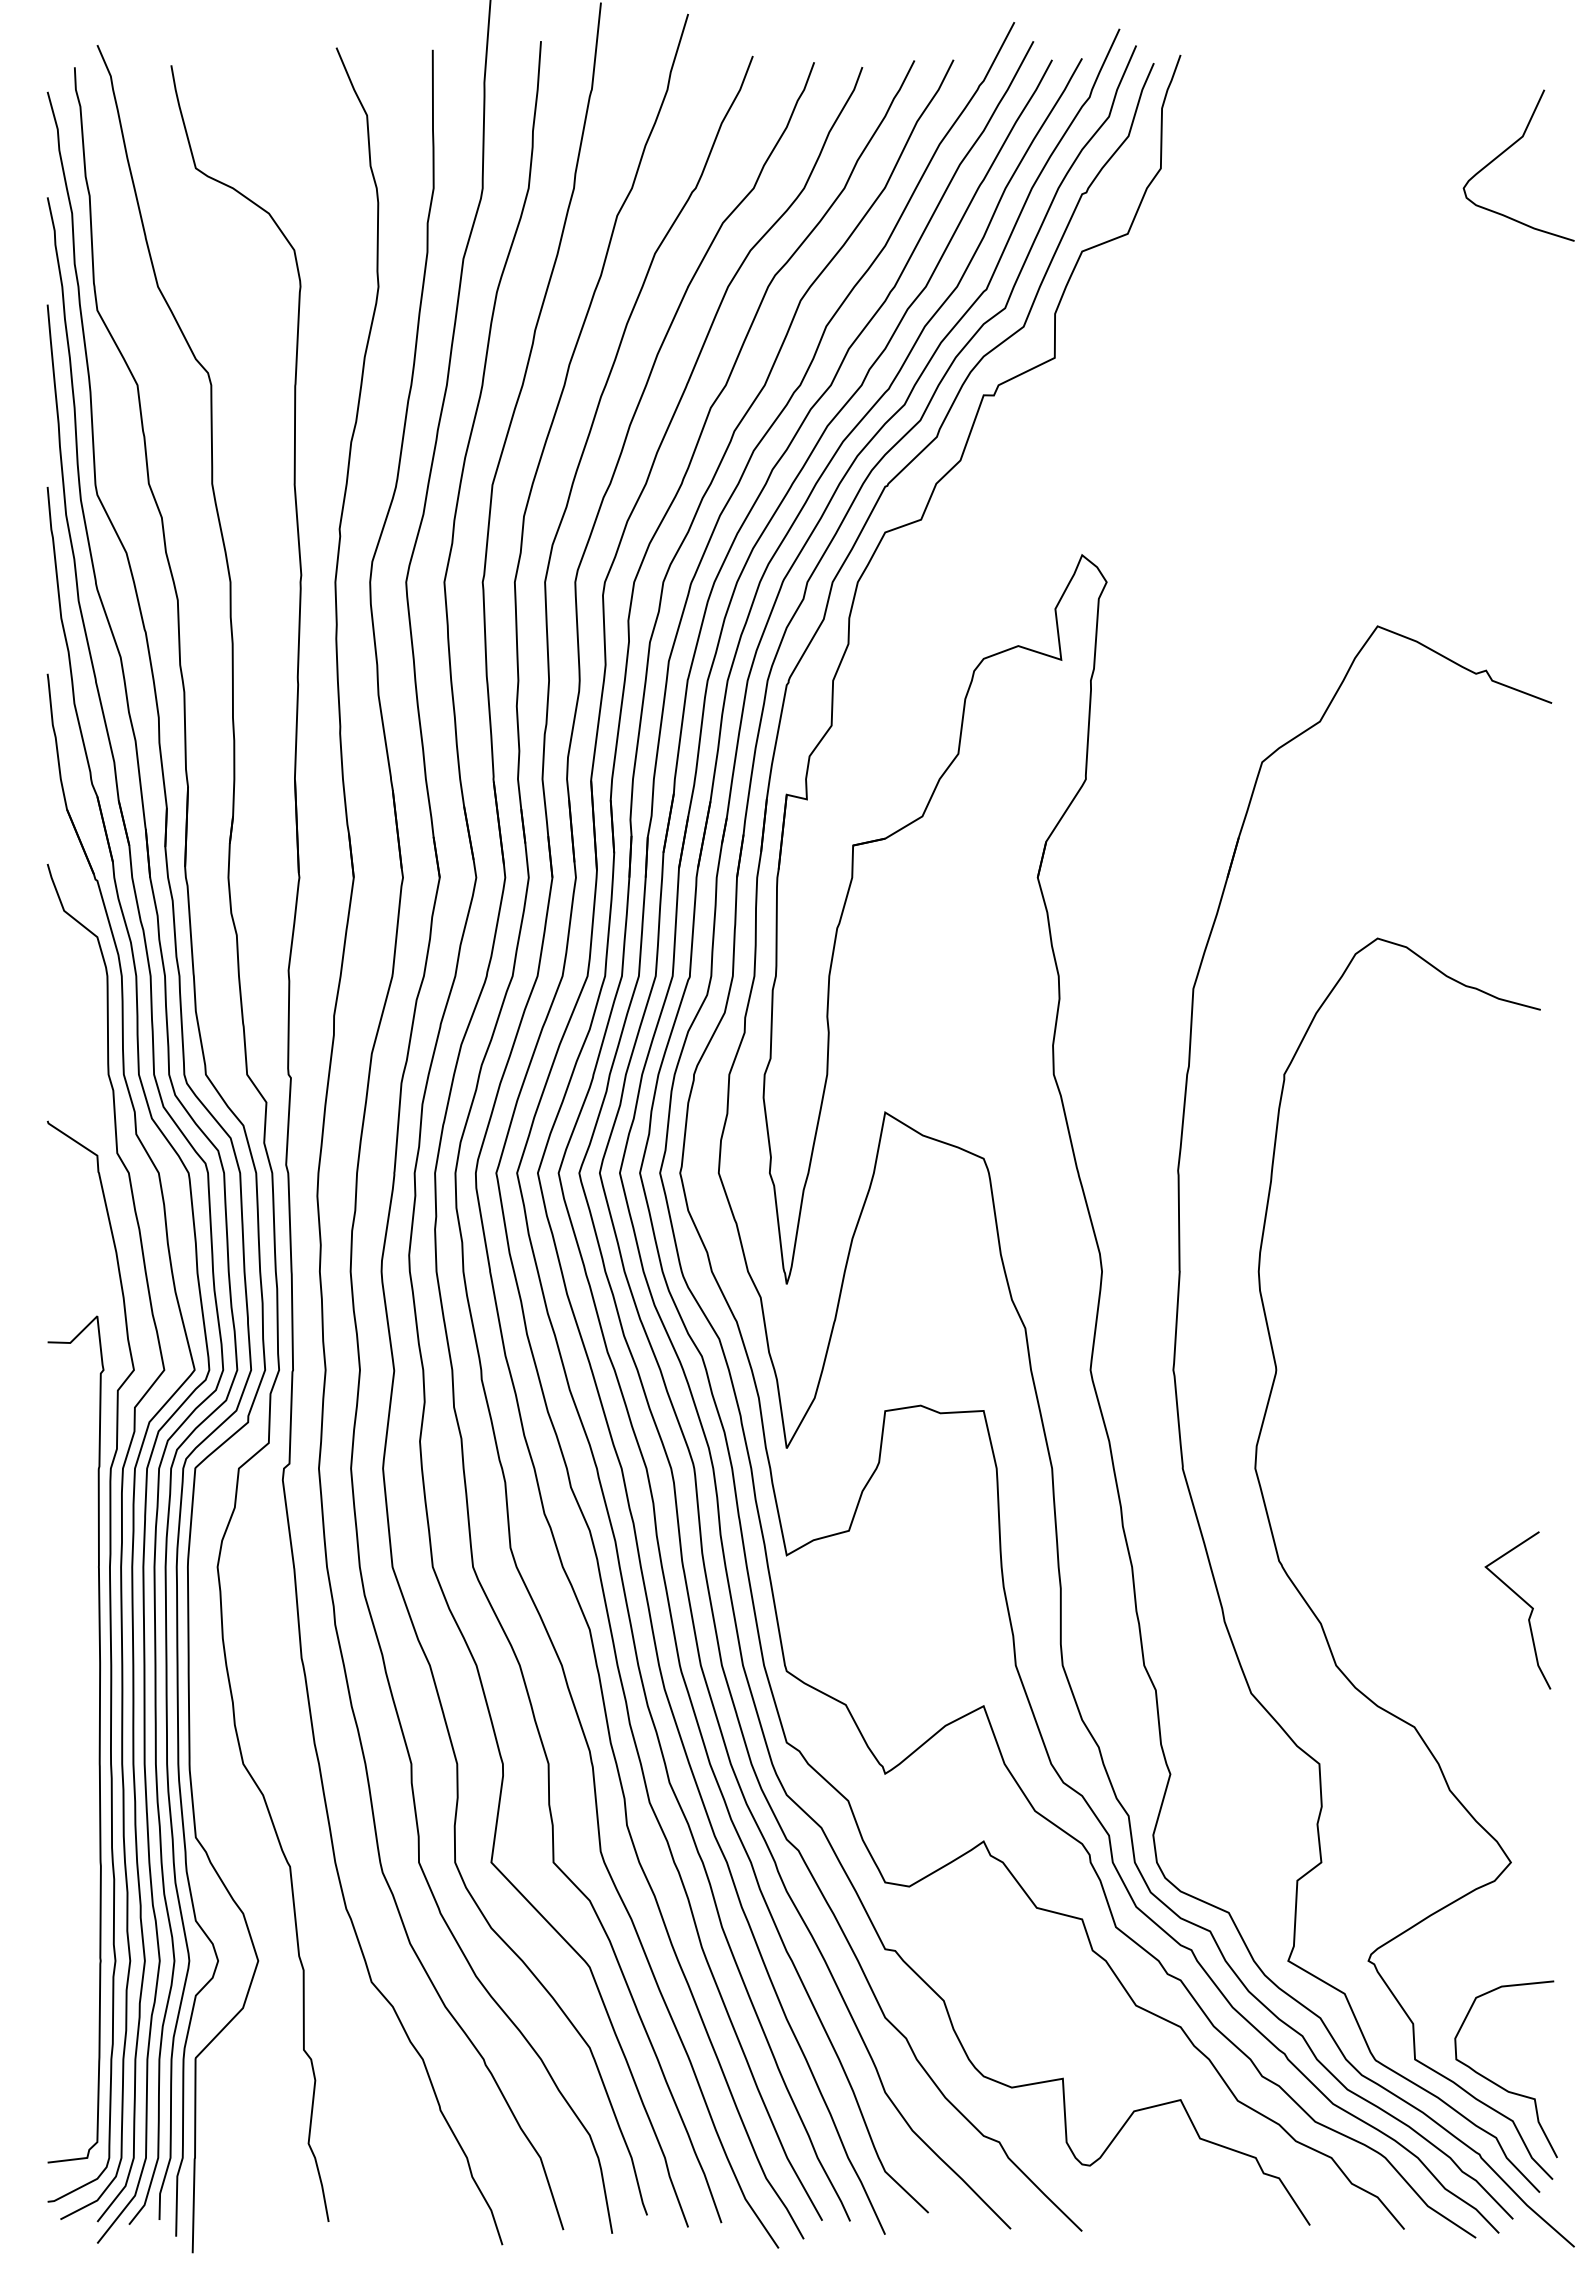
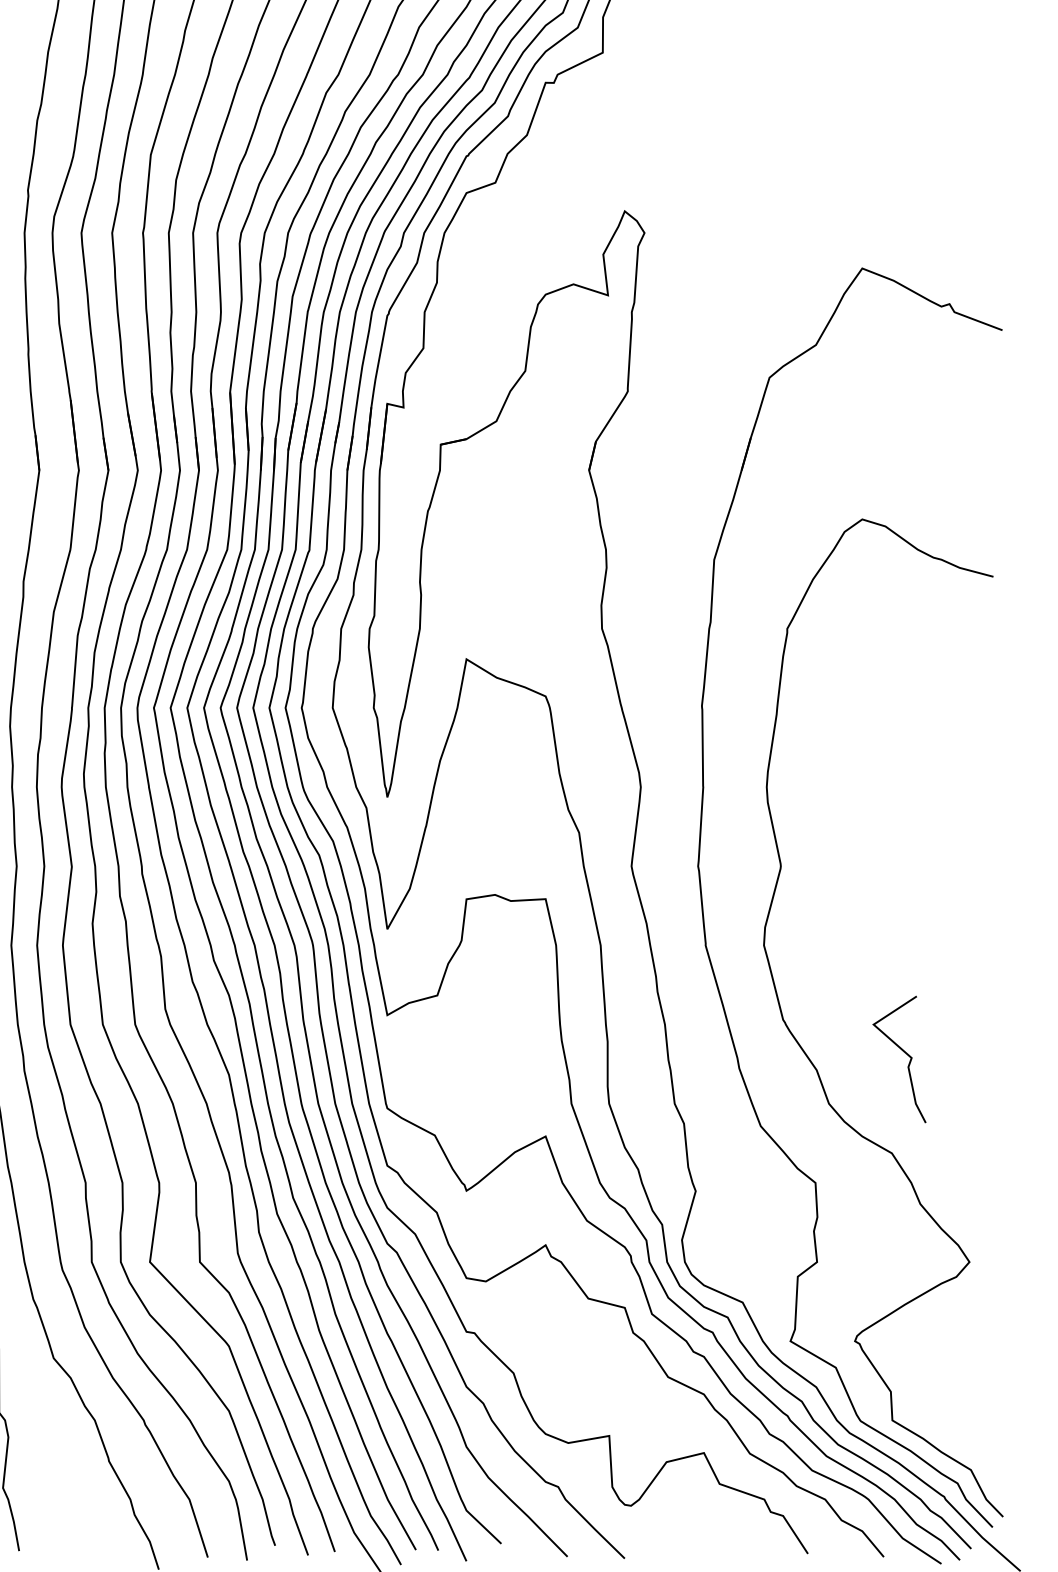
curve: (1524, 1602) -> (904, 1053), moved
curve: (1495, 2082) -> (957, 1438), removed

